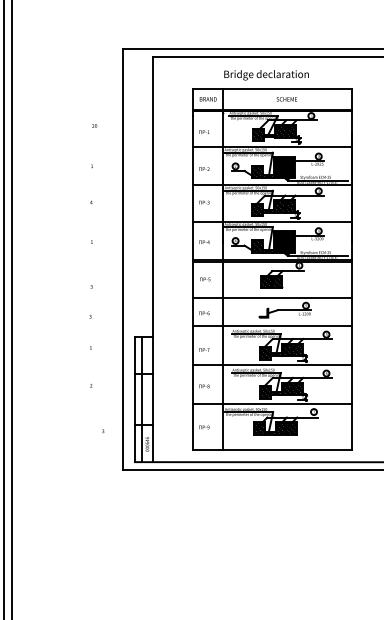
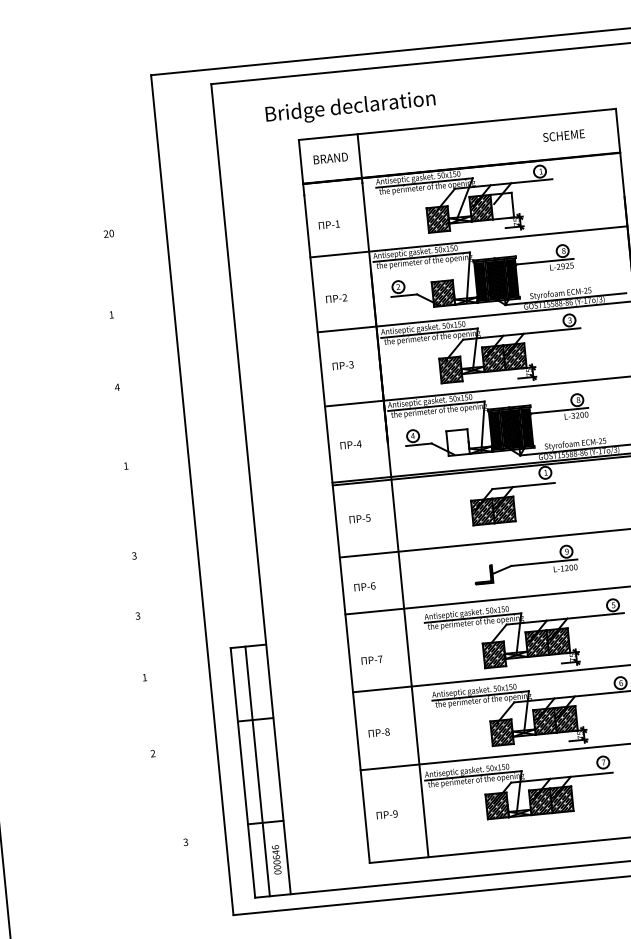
text: (266, 75) -> (350, 108), moved
text: (286, 99) -> (562, 135), moved
hatch: (290, 131) -> (501, 206), removed
hatch: (257, 246) -> (457, 442), removed

